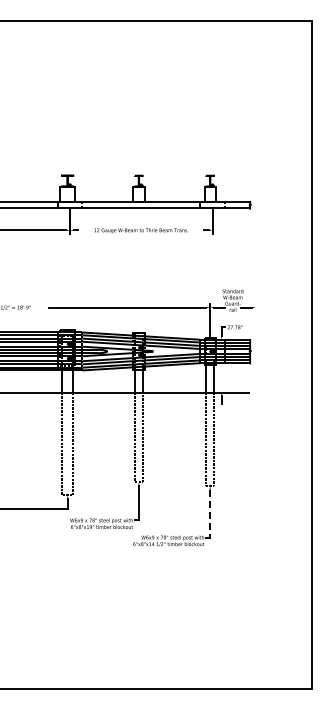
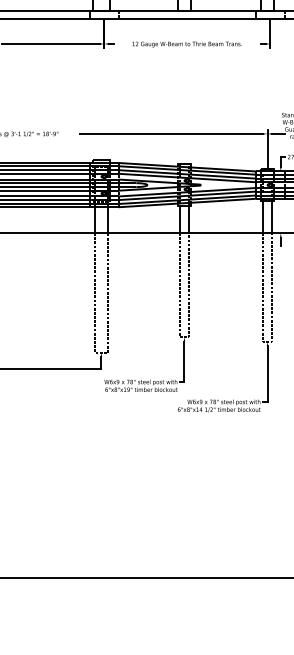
line: (210, 513) -> (267, 373), dashed -> solid

